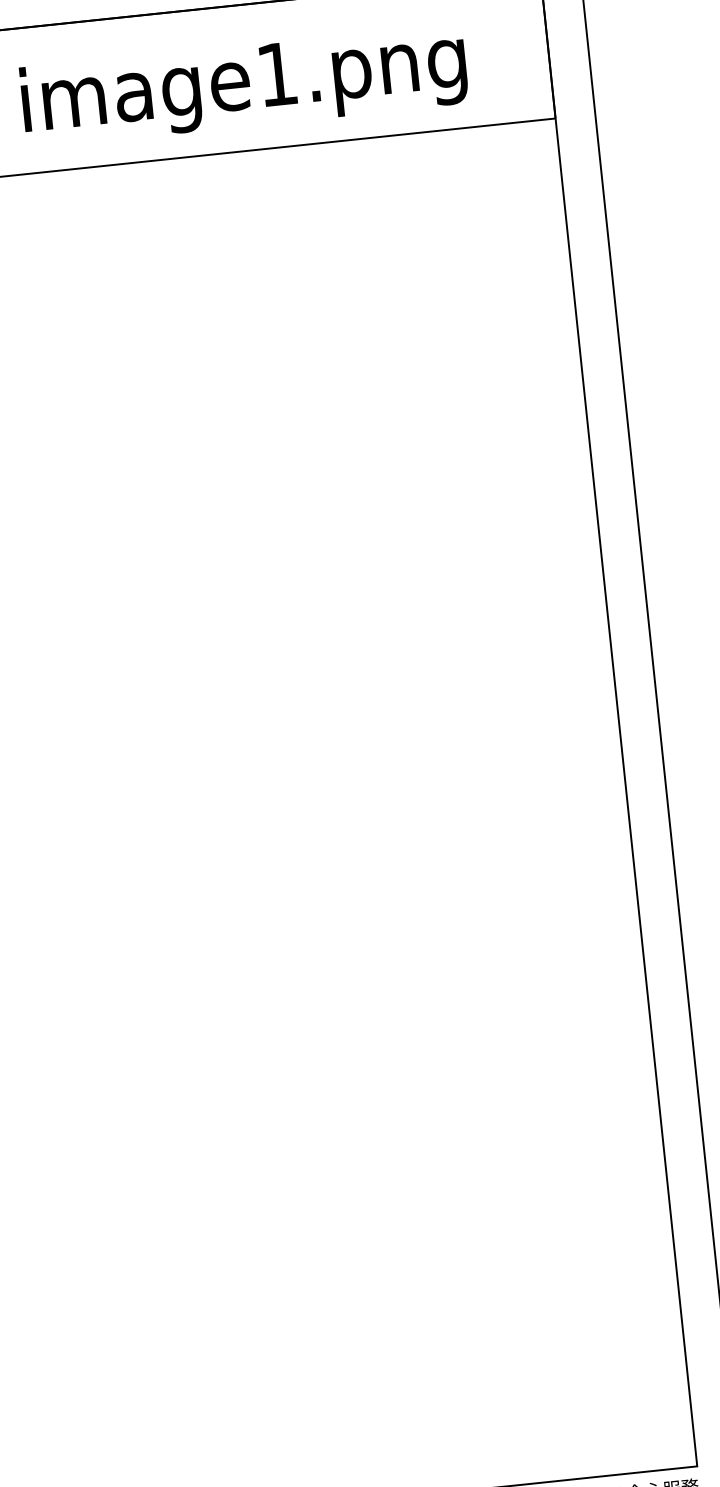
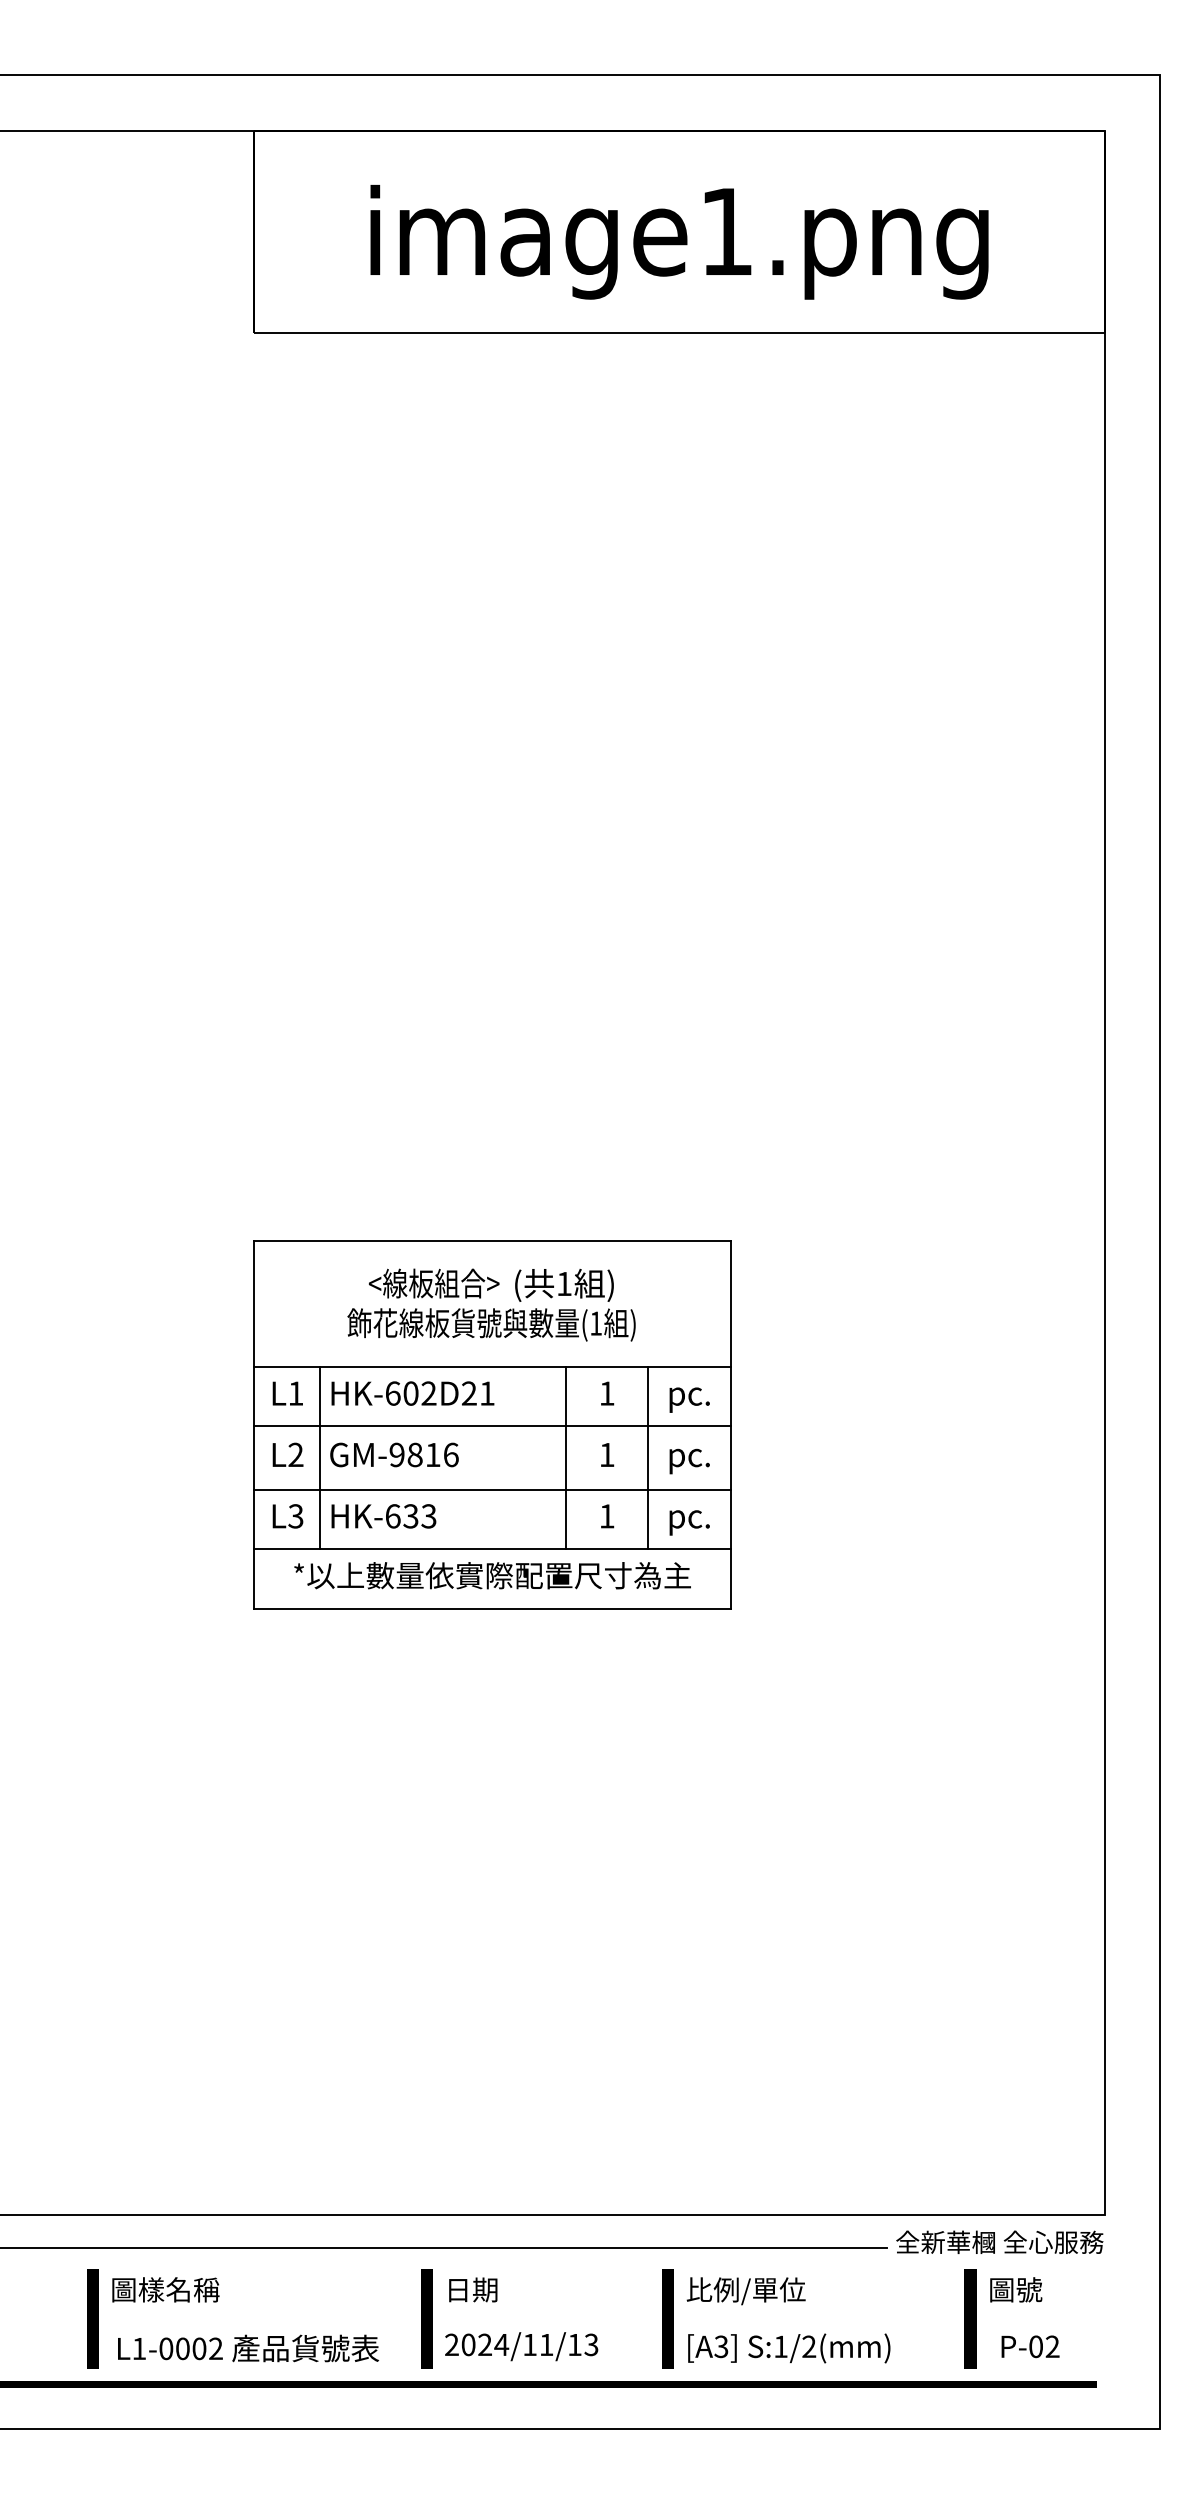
part: (199, 946) -> (492, 1424), added

